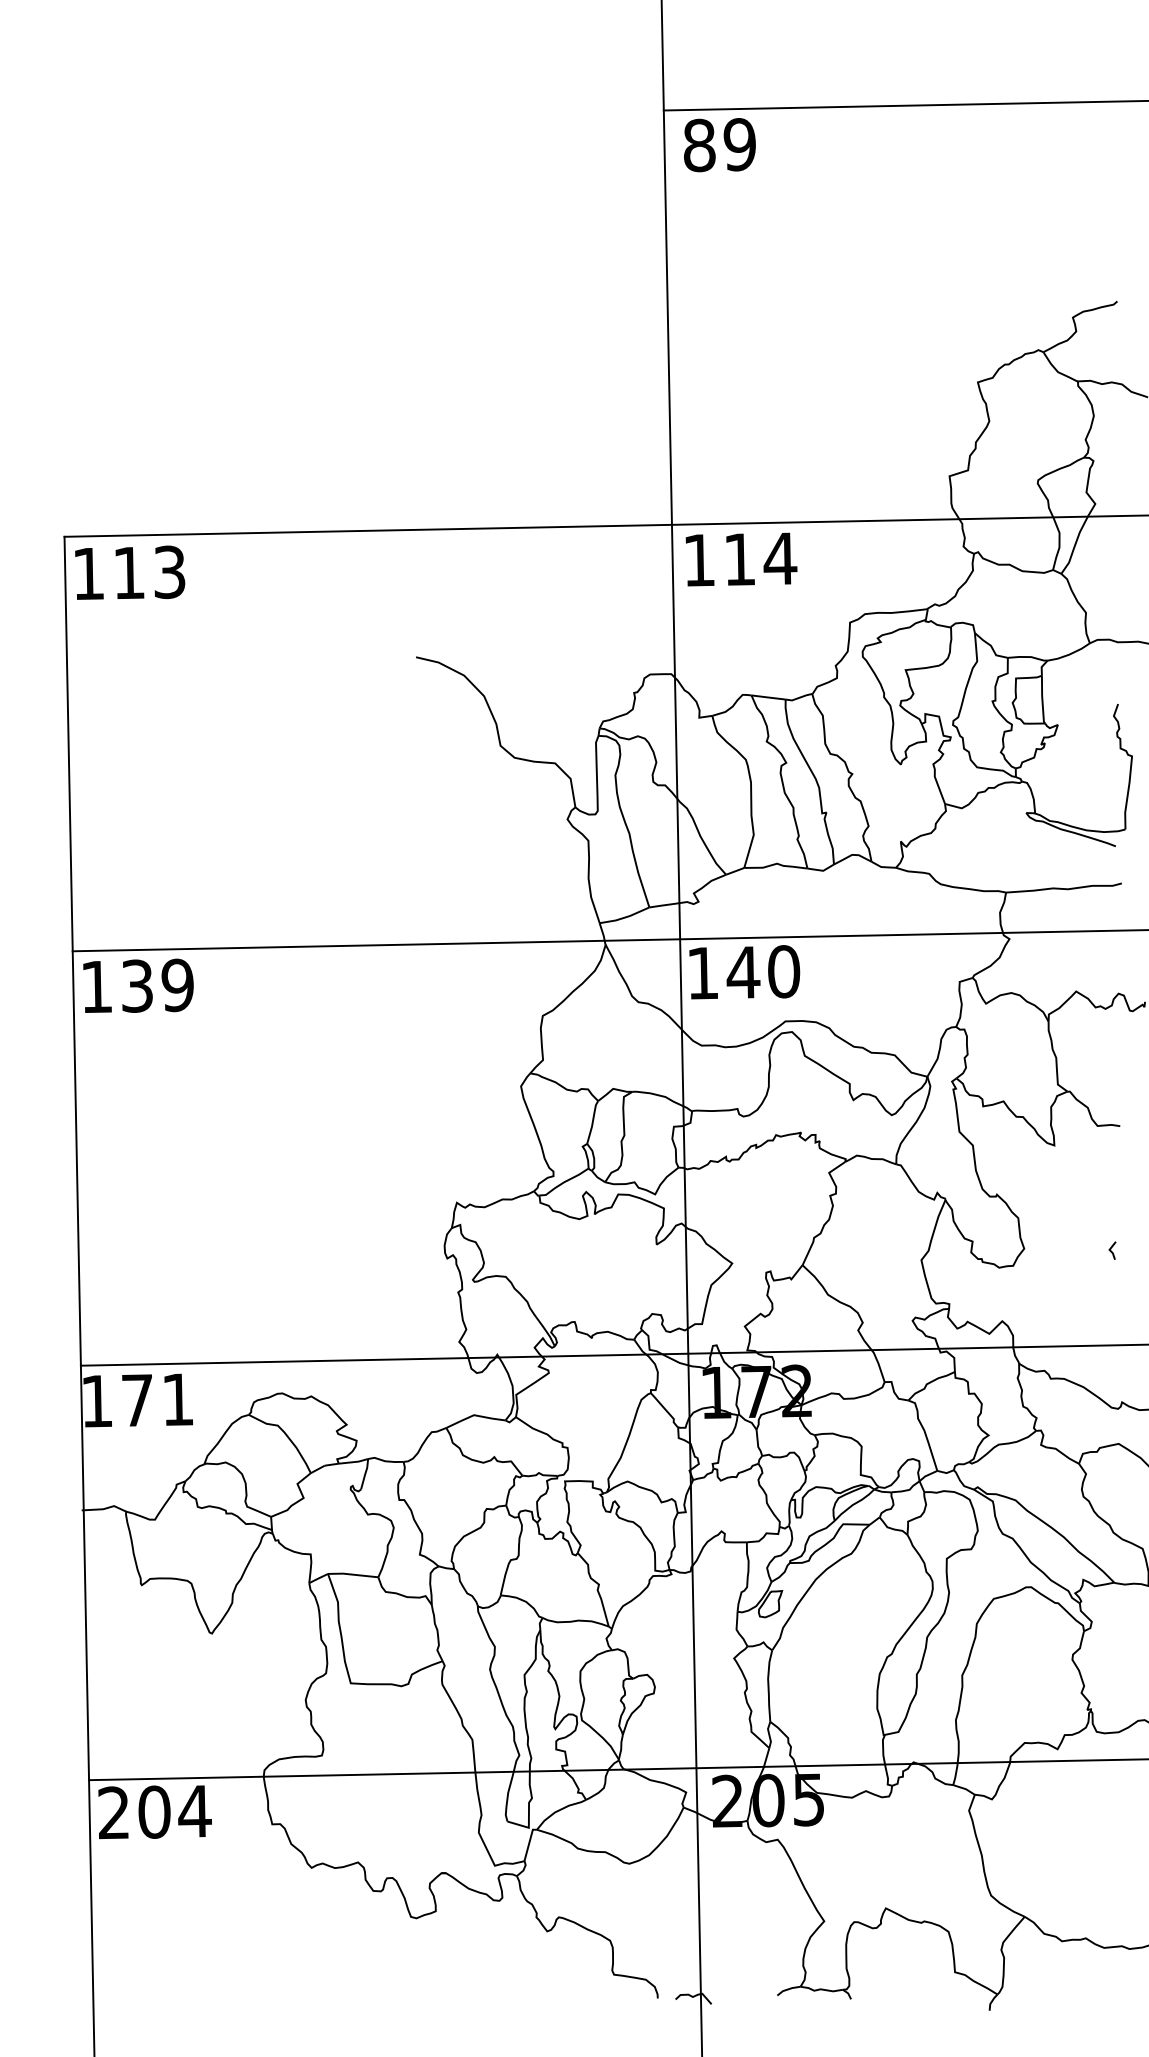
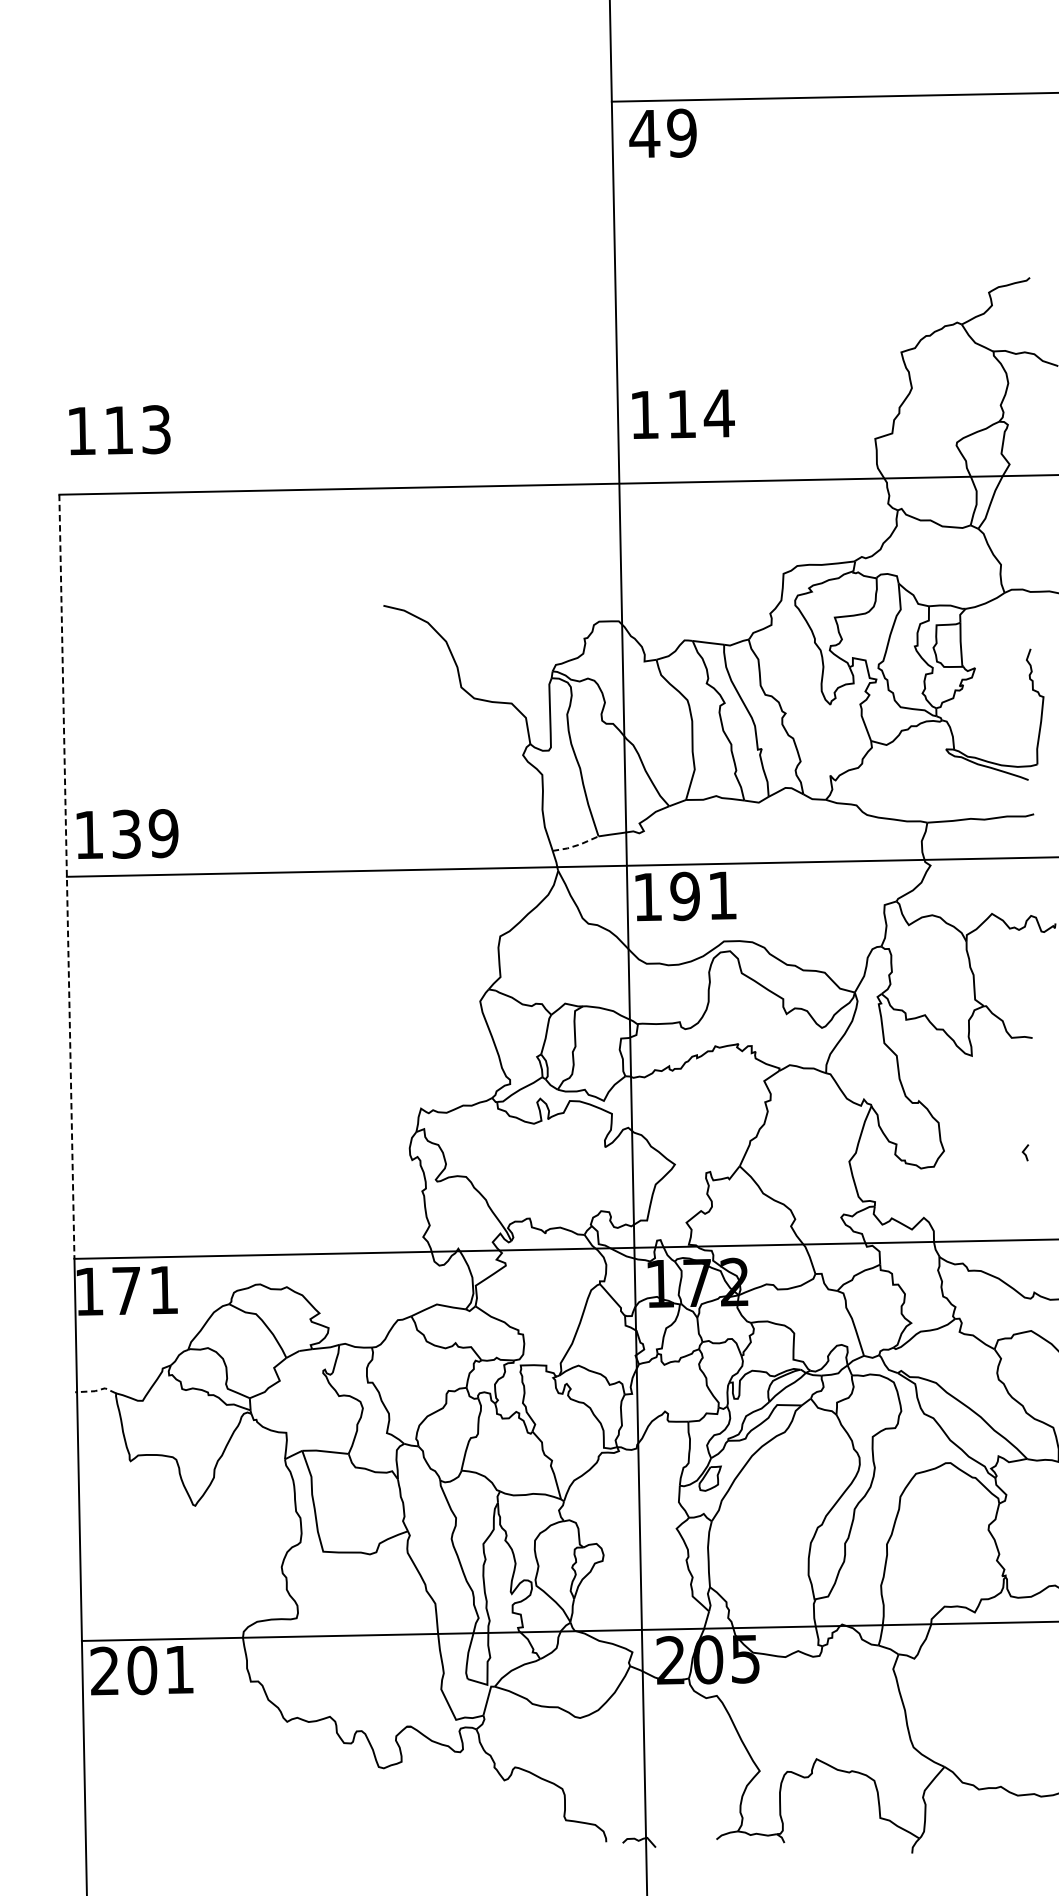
text: (699, 145) -> (644, 133), 89 -> 49
text: (741, 559) -> (683, 414), moved
text: (130, 572) -> (120, 429), moved
line: (625, 917) -> (576, 845), solid -> dashed
line: (72, 951) -> (66, 877), solid -> dashed
text: (763, 972) -> (703, 896), 140 -> 191
text: (138, 985) -> (127, 833), moved
line: (105, 1508) -> (97, 1390), solid -> dashed
text: (194, 1811) -> (179, 1669), 204 -> 201

